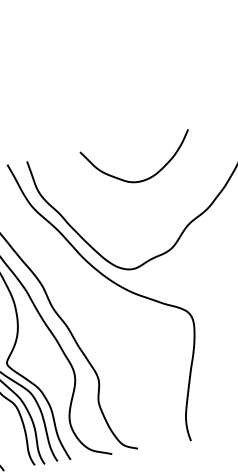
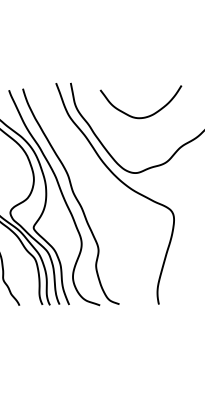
curve: (144, 178) -> (144, 116), moved

